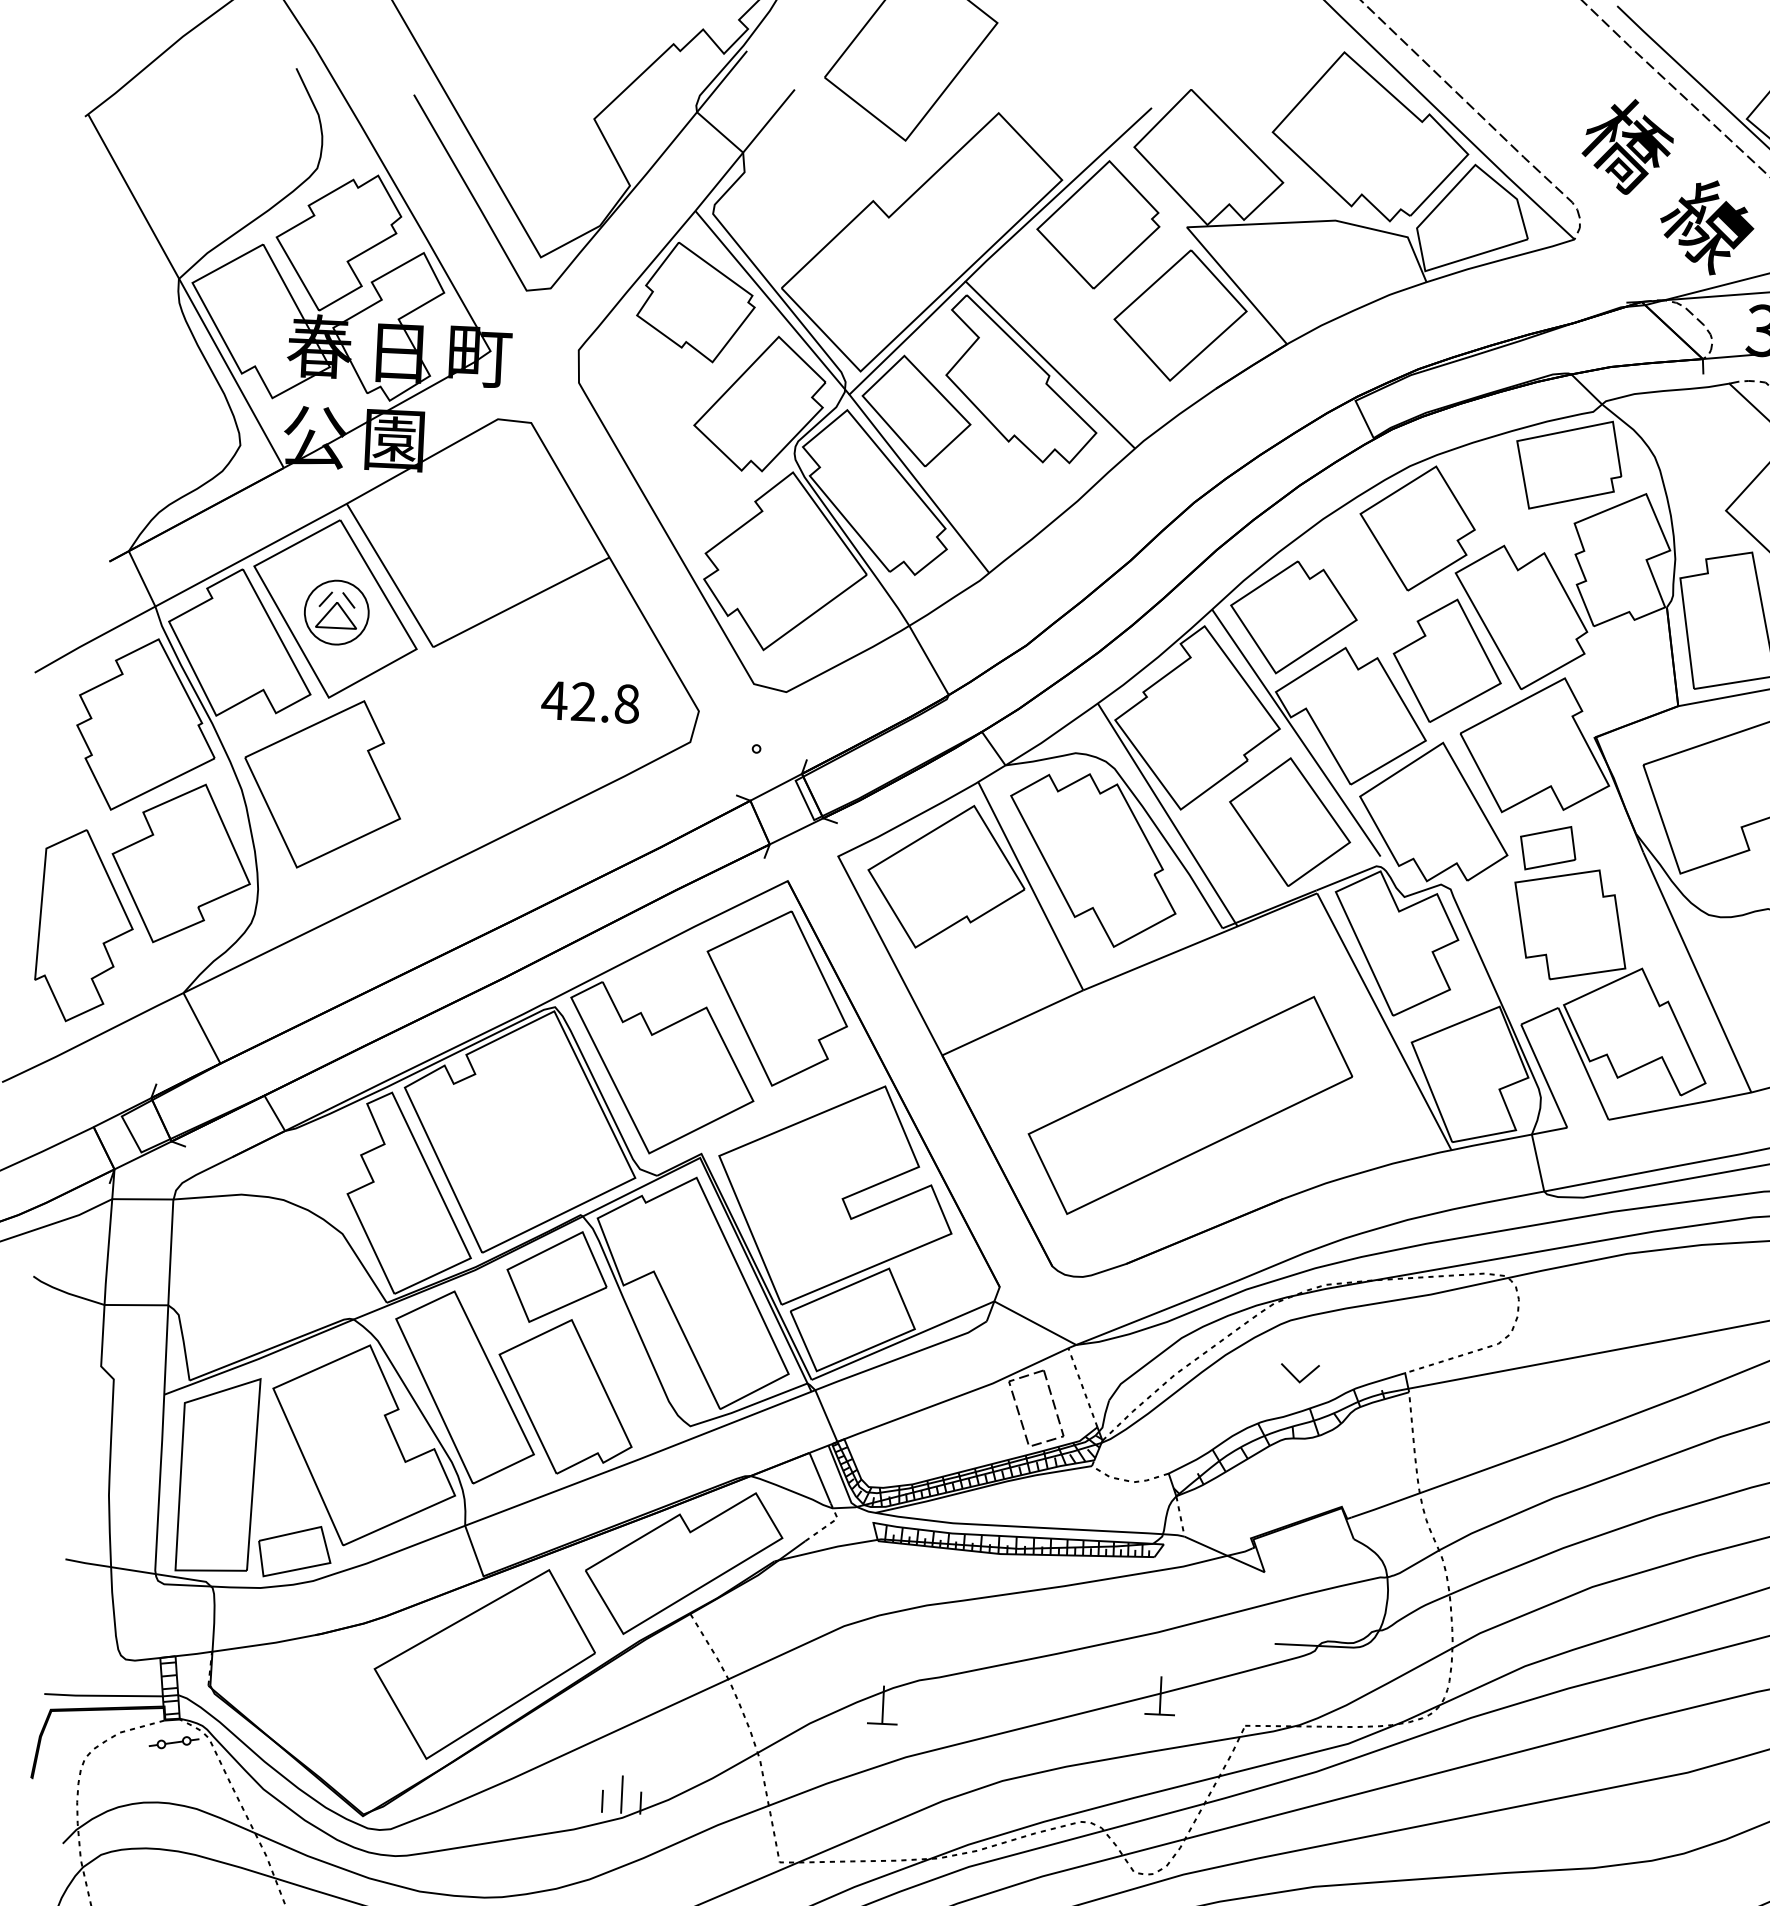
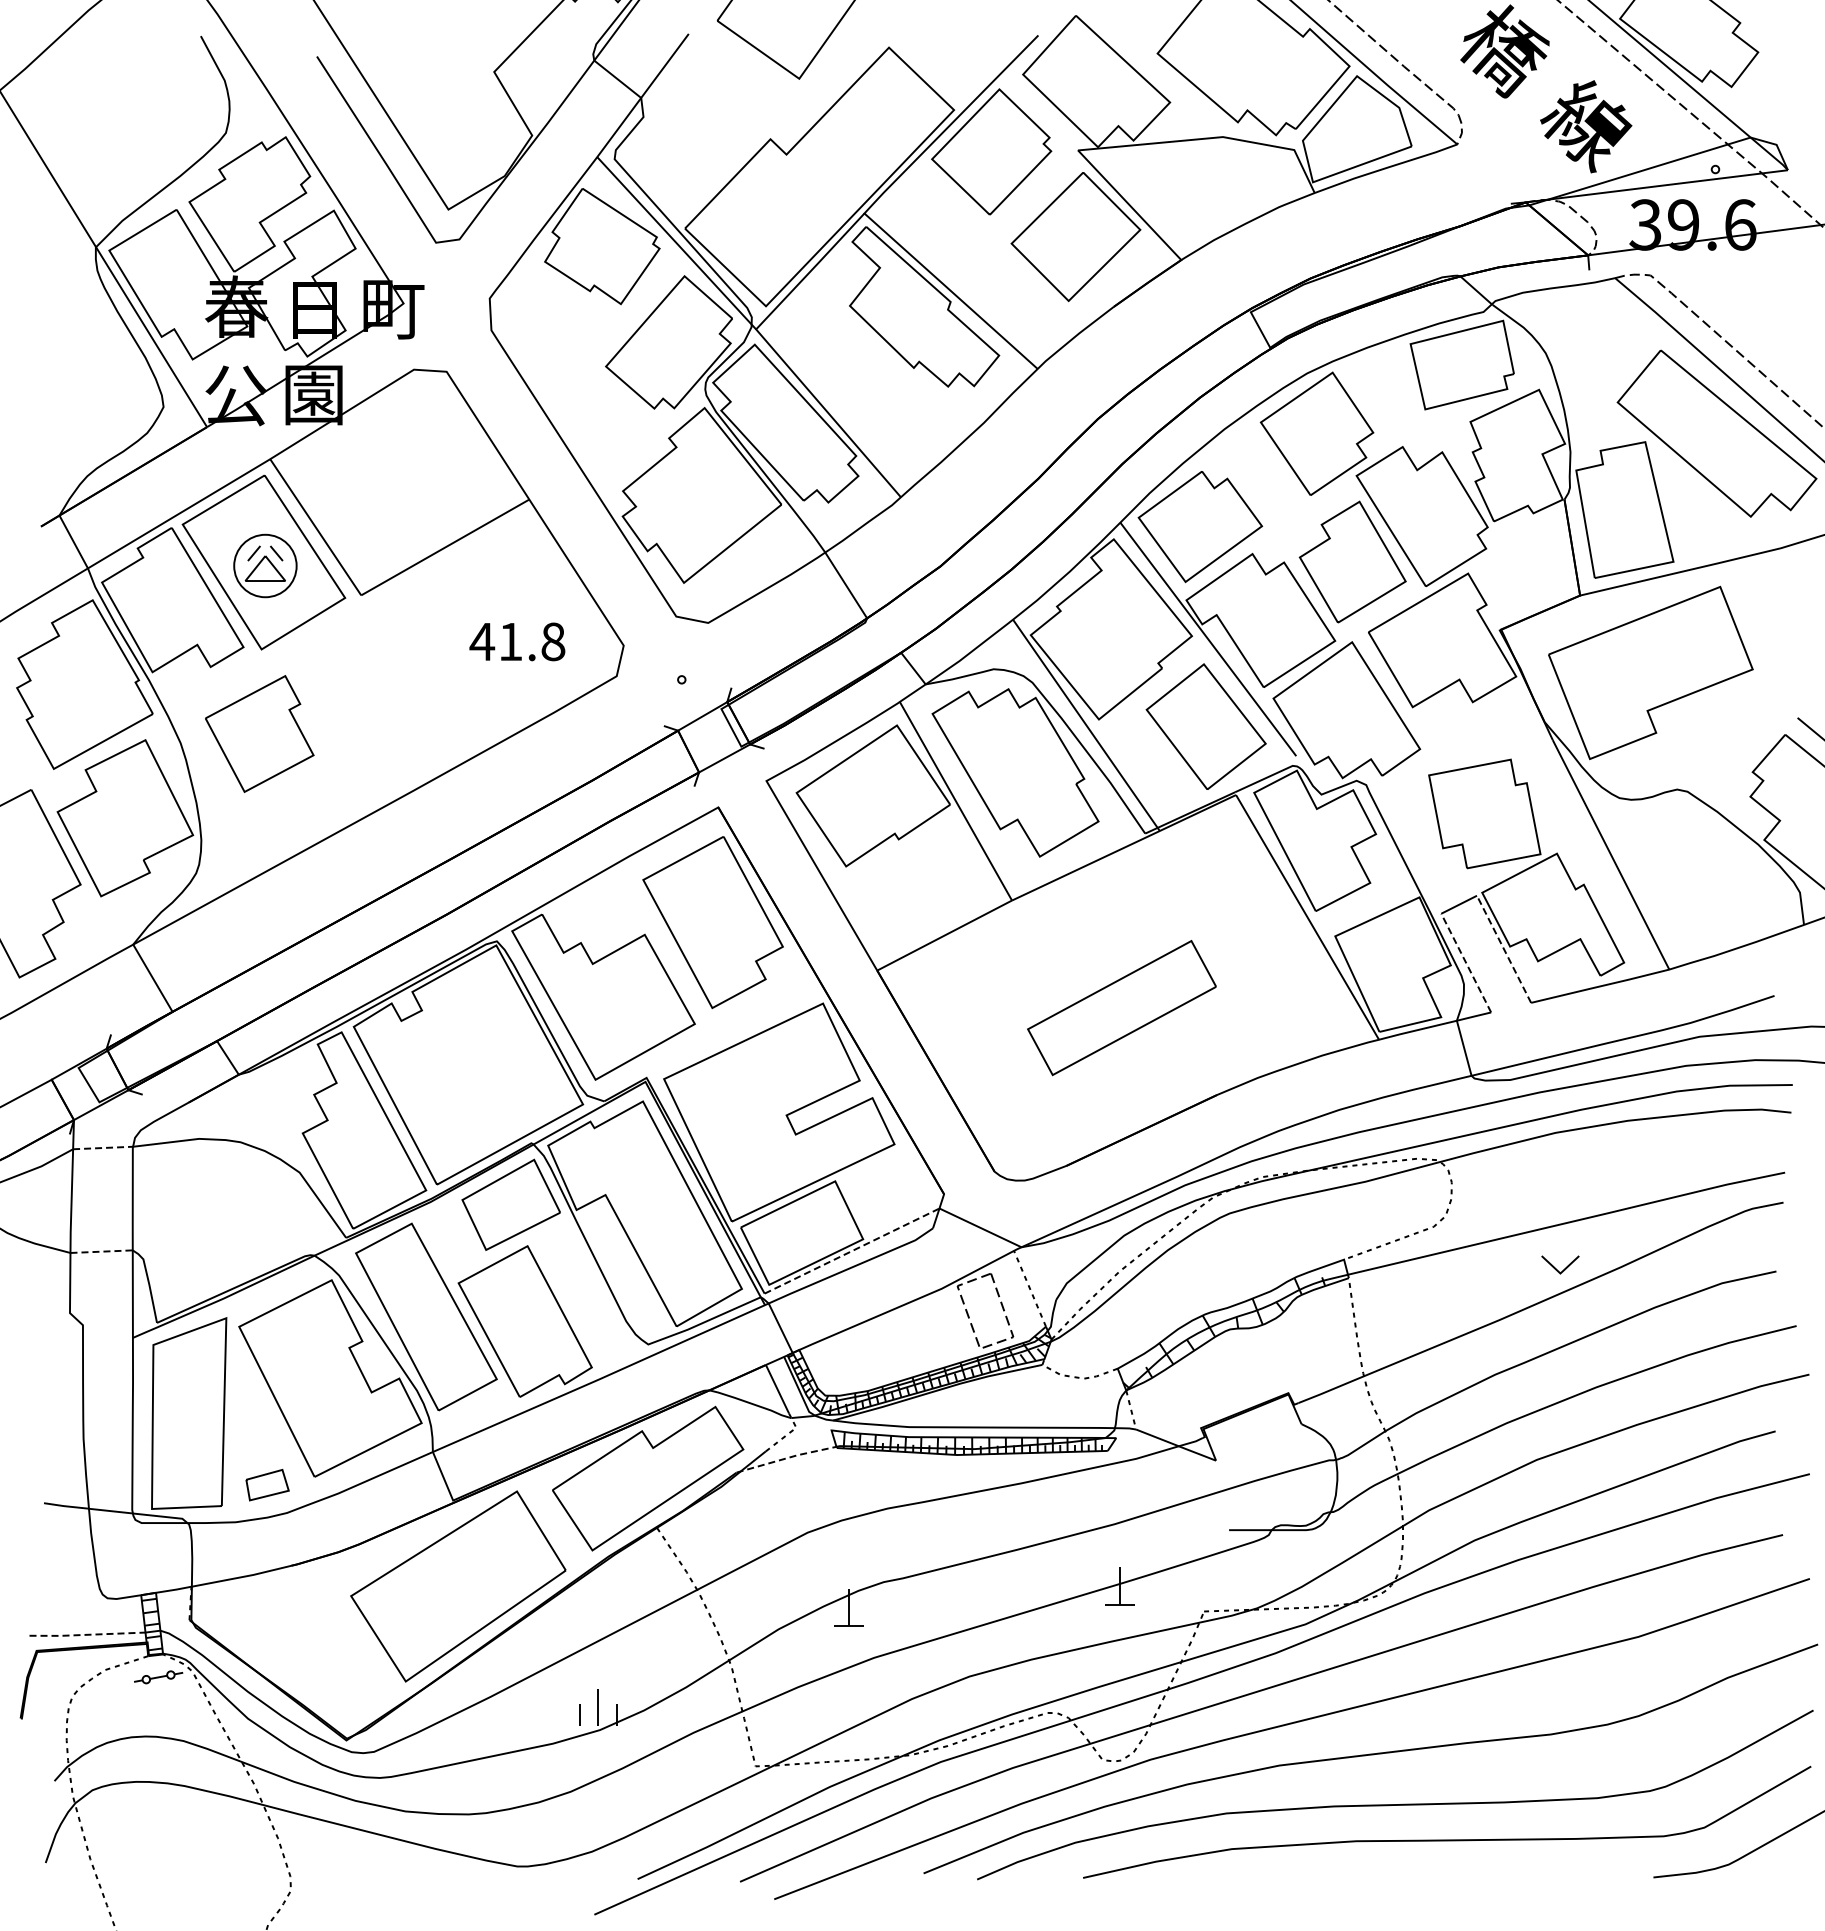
part: (916, 411) -> (822, 342), removed
text: (583, 701) -> (510, 641), 42.8 -> 41.8
part: (322, 783) -> (259, 733), size x0.7
part: (1548, 847) -> (1459, 739), removed
line: (1582, 1062) -> (1503, 948), solid -> dashed
line: (1544, 1075) -> (1466, 962), solid -> dashed
part: (1189, 1104) -> (1121, 1007), size x0.6
line: (143, 1198) -> (103, 1147), solid -> dashed
line: (137, 1305) -> (102, 1251), solid -> dashed
line: (903, 1340) -> (852, 1250), solid -> dashed
part: (1300, 1373) -> (1560, 1264), moved
line: (826, 1549) -> (786, 1458), solid -> dashed
part: (294, 1550) -> (267, 1484), size x0.6
line: (102, 1695) -> (86, 1634), solid -> dashed

